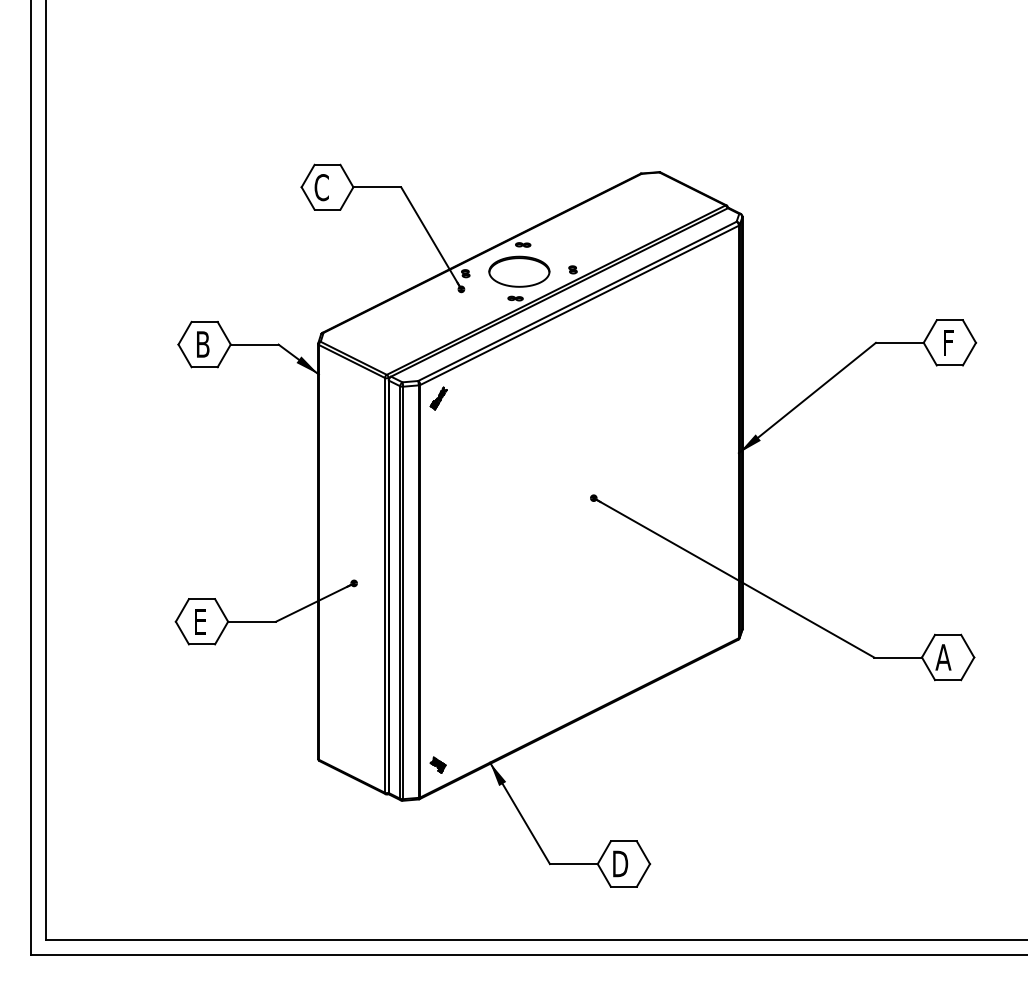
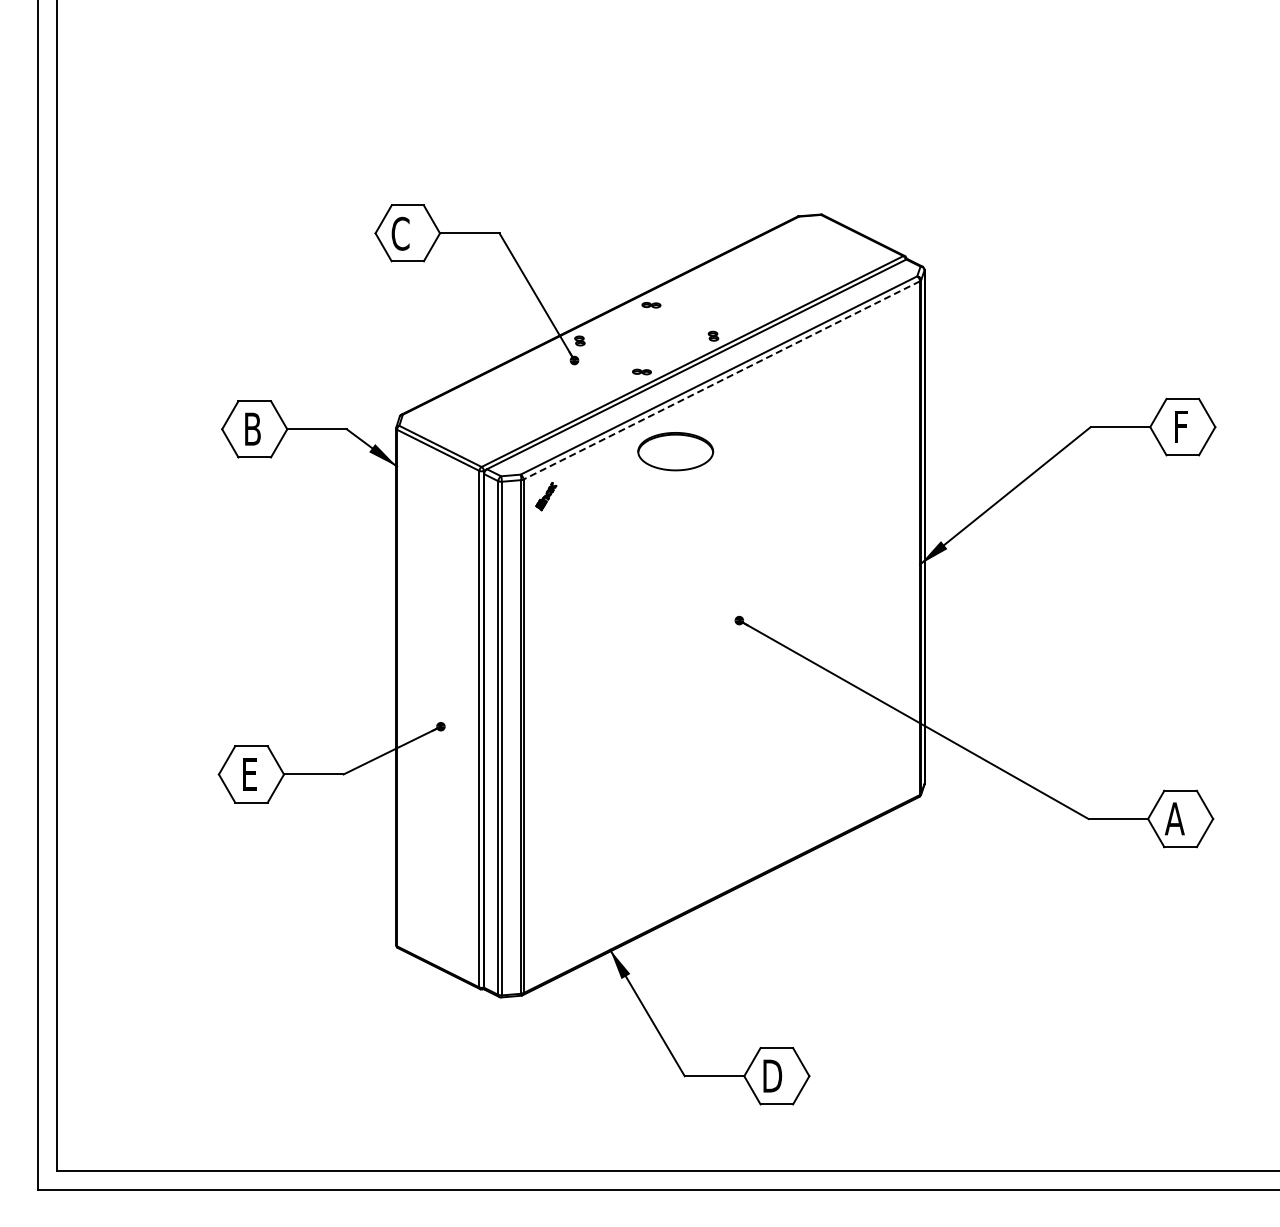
part: (519, 271) -> (675, 451), moved
line: (579, 305) -> (721, 380), solid -> dashed
part: (438, 764) -> (545, 952), removed

